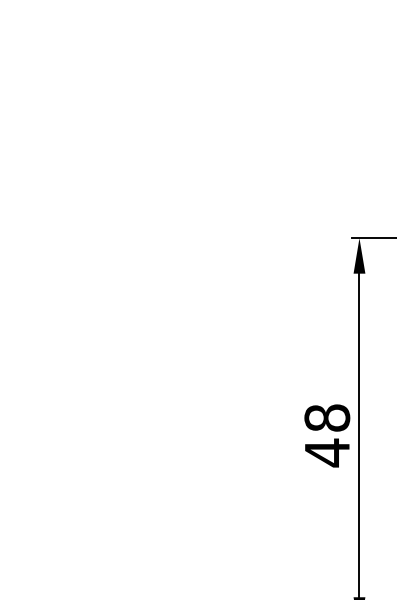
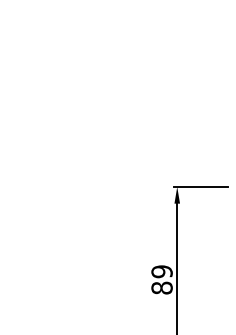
text: (326, 434) -> (161, 279), 48 -> 89

